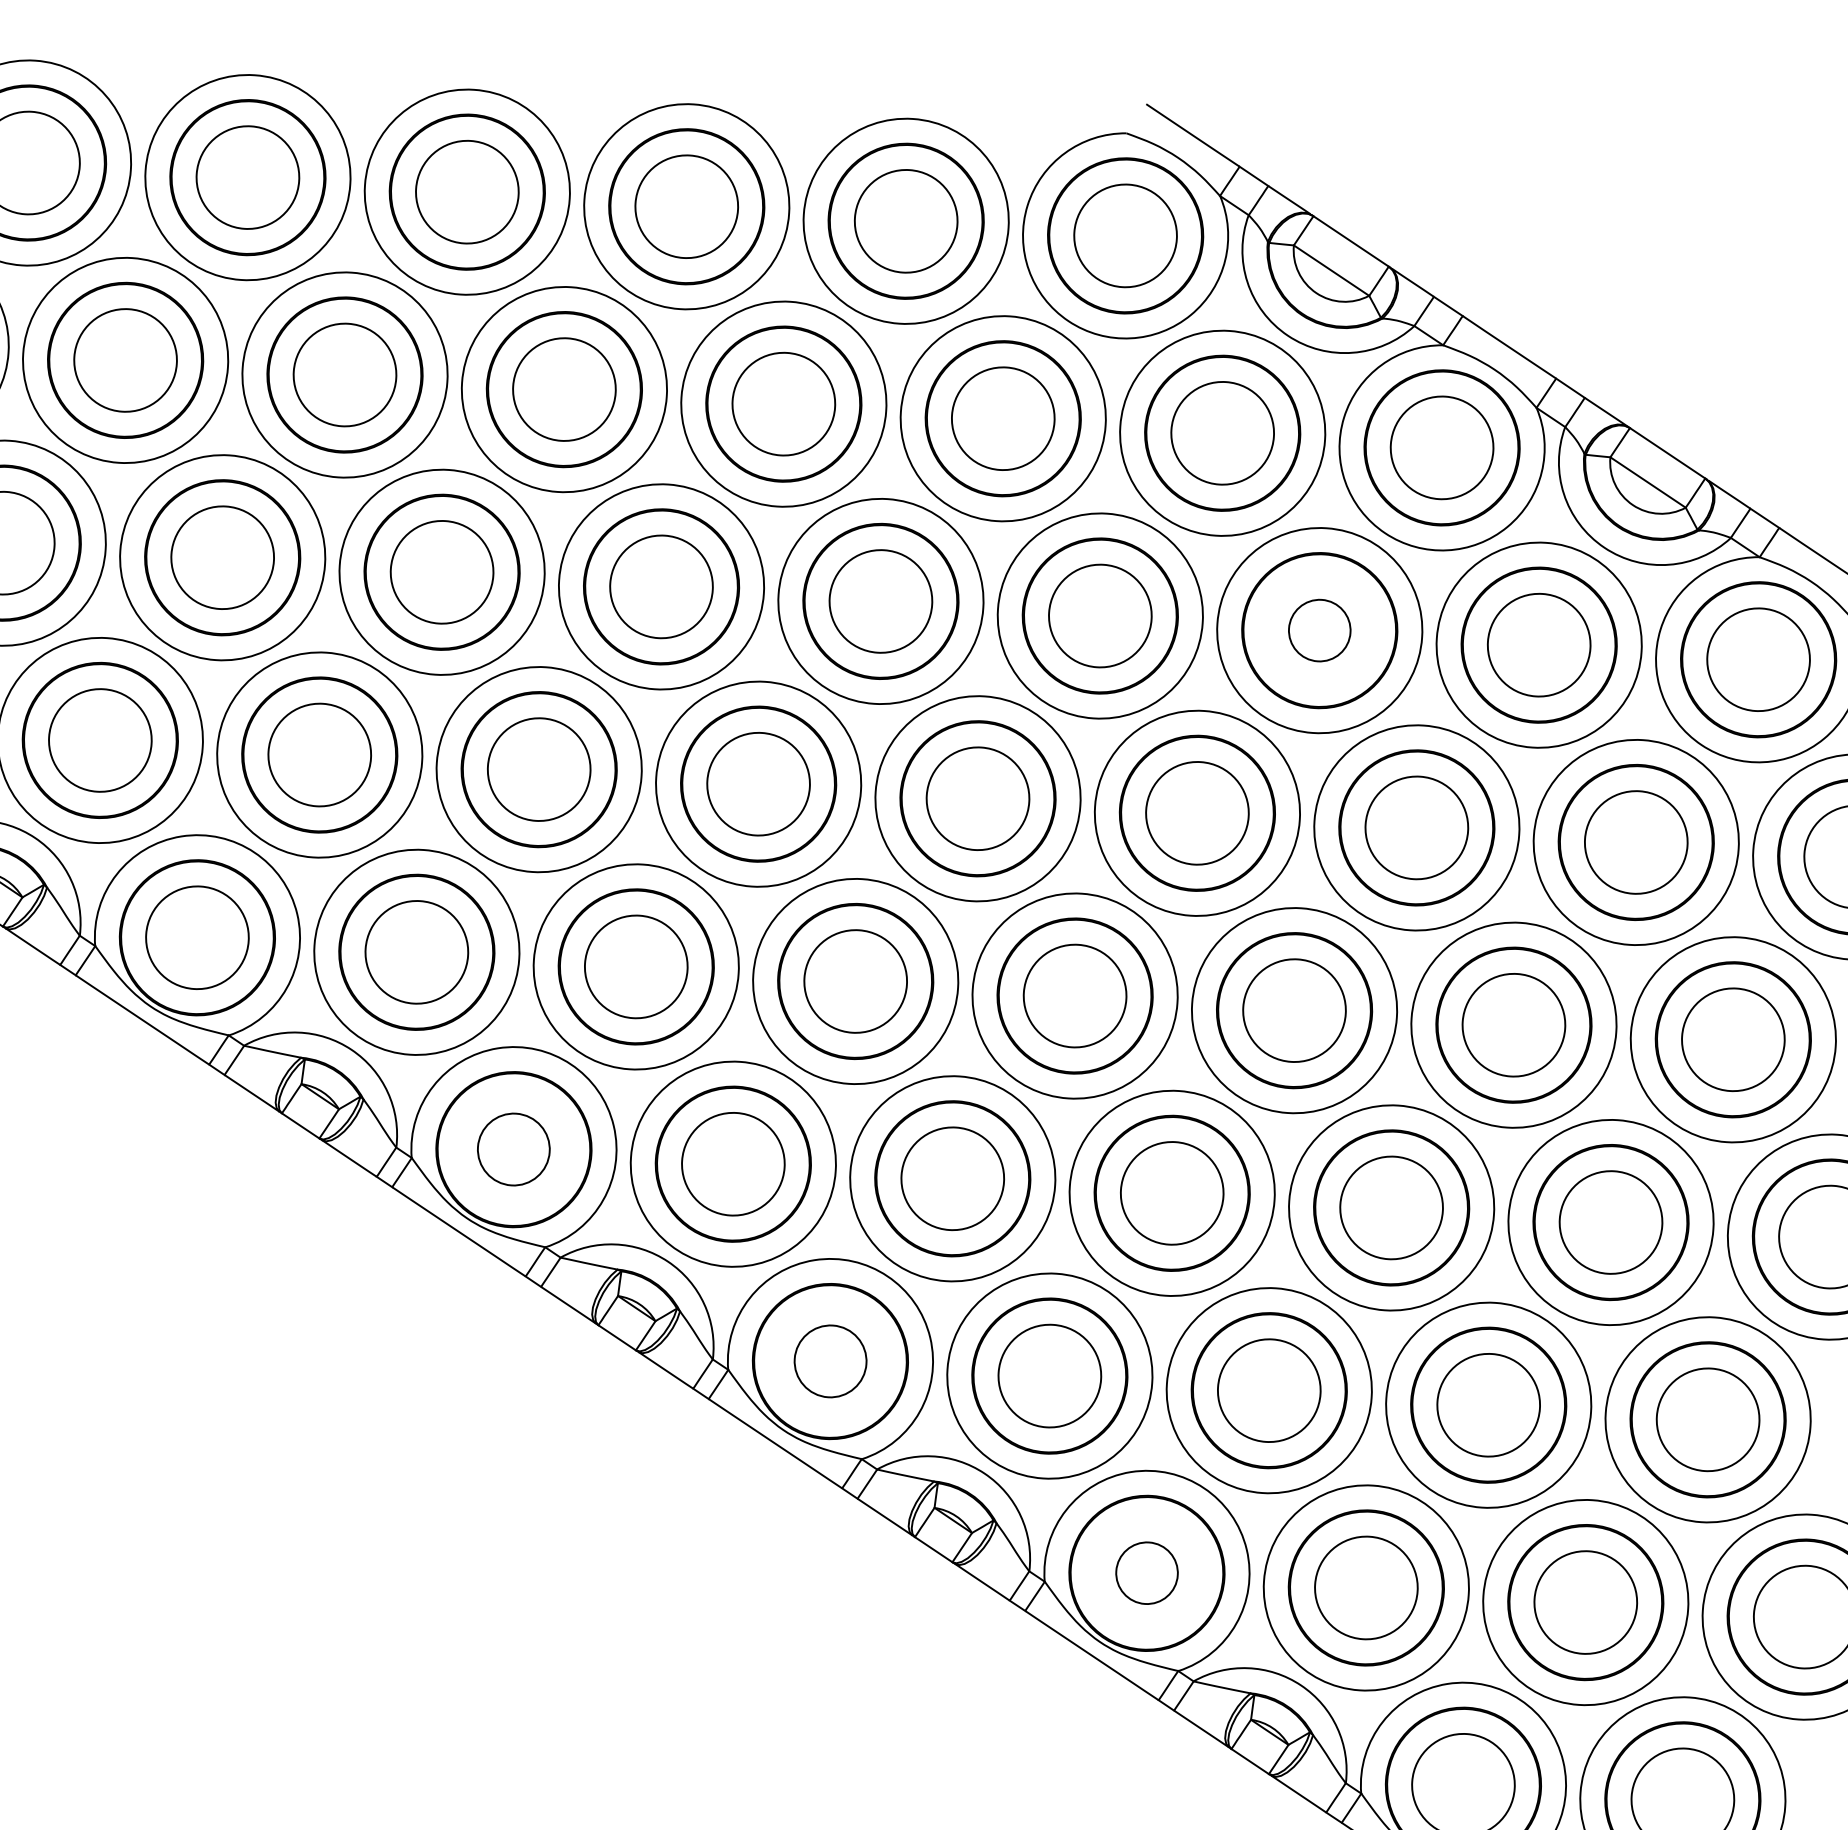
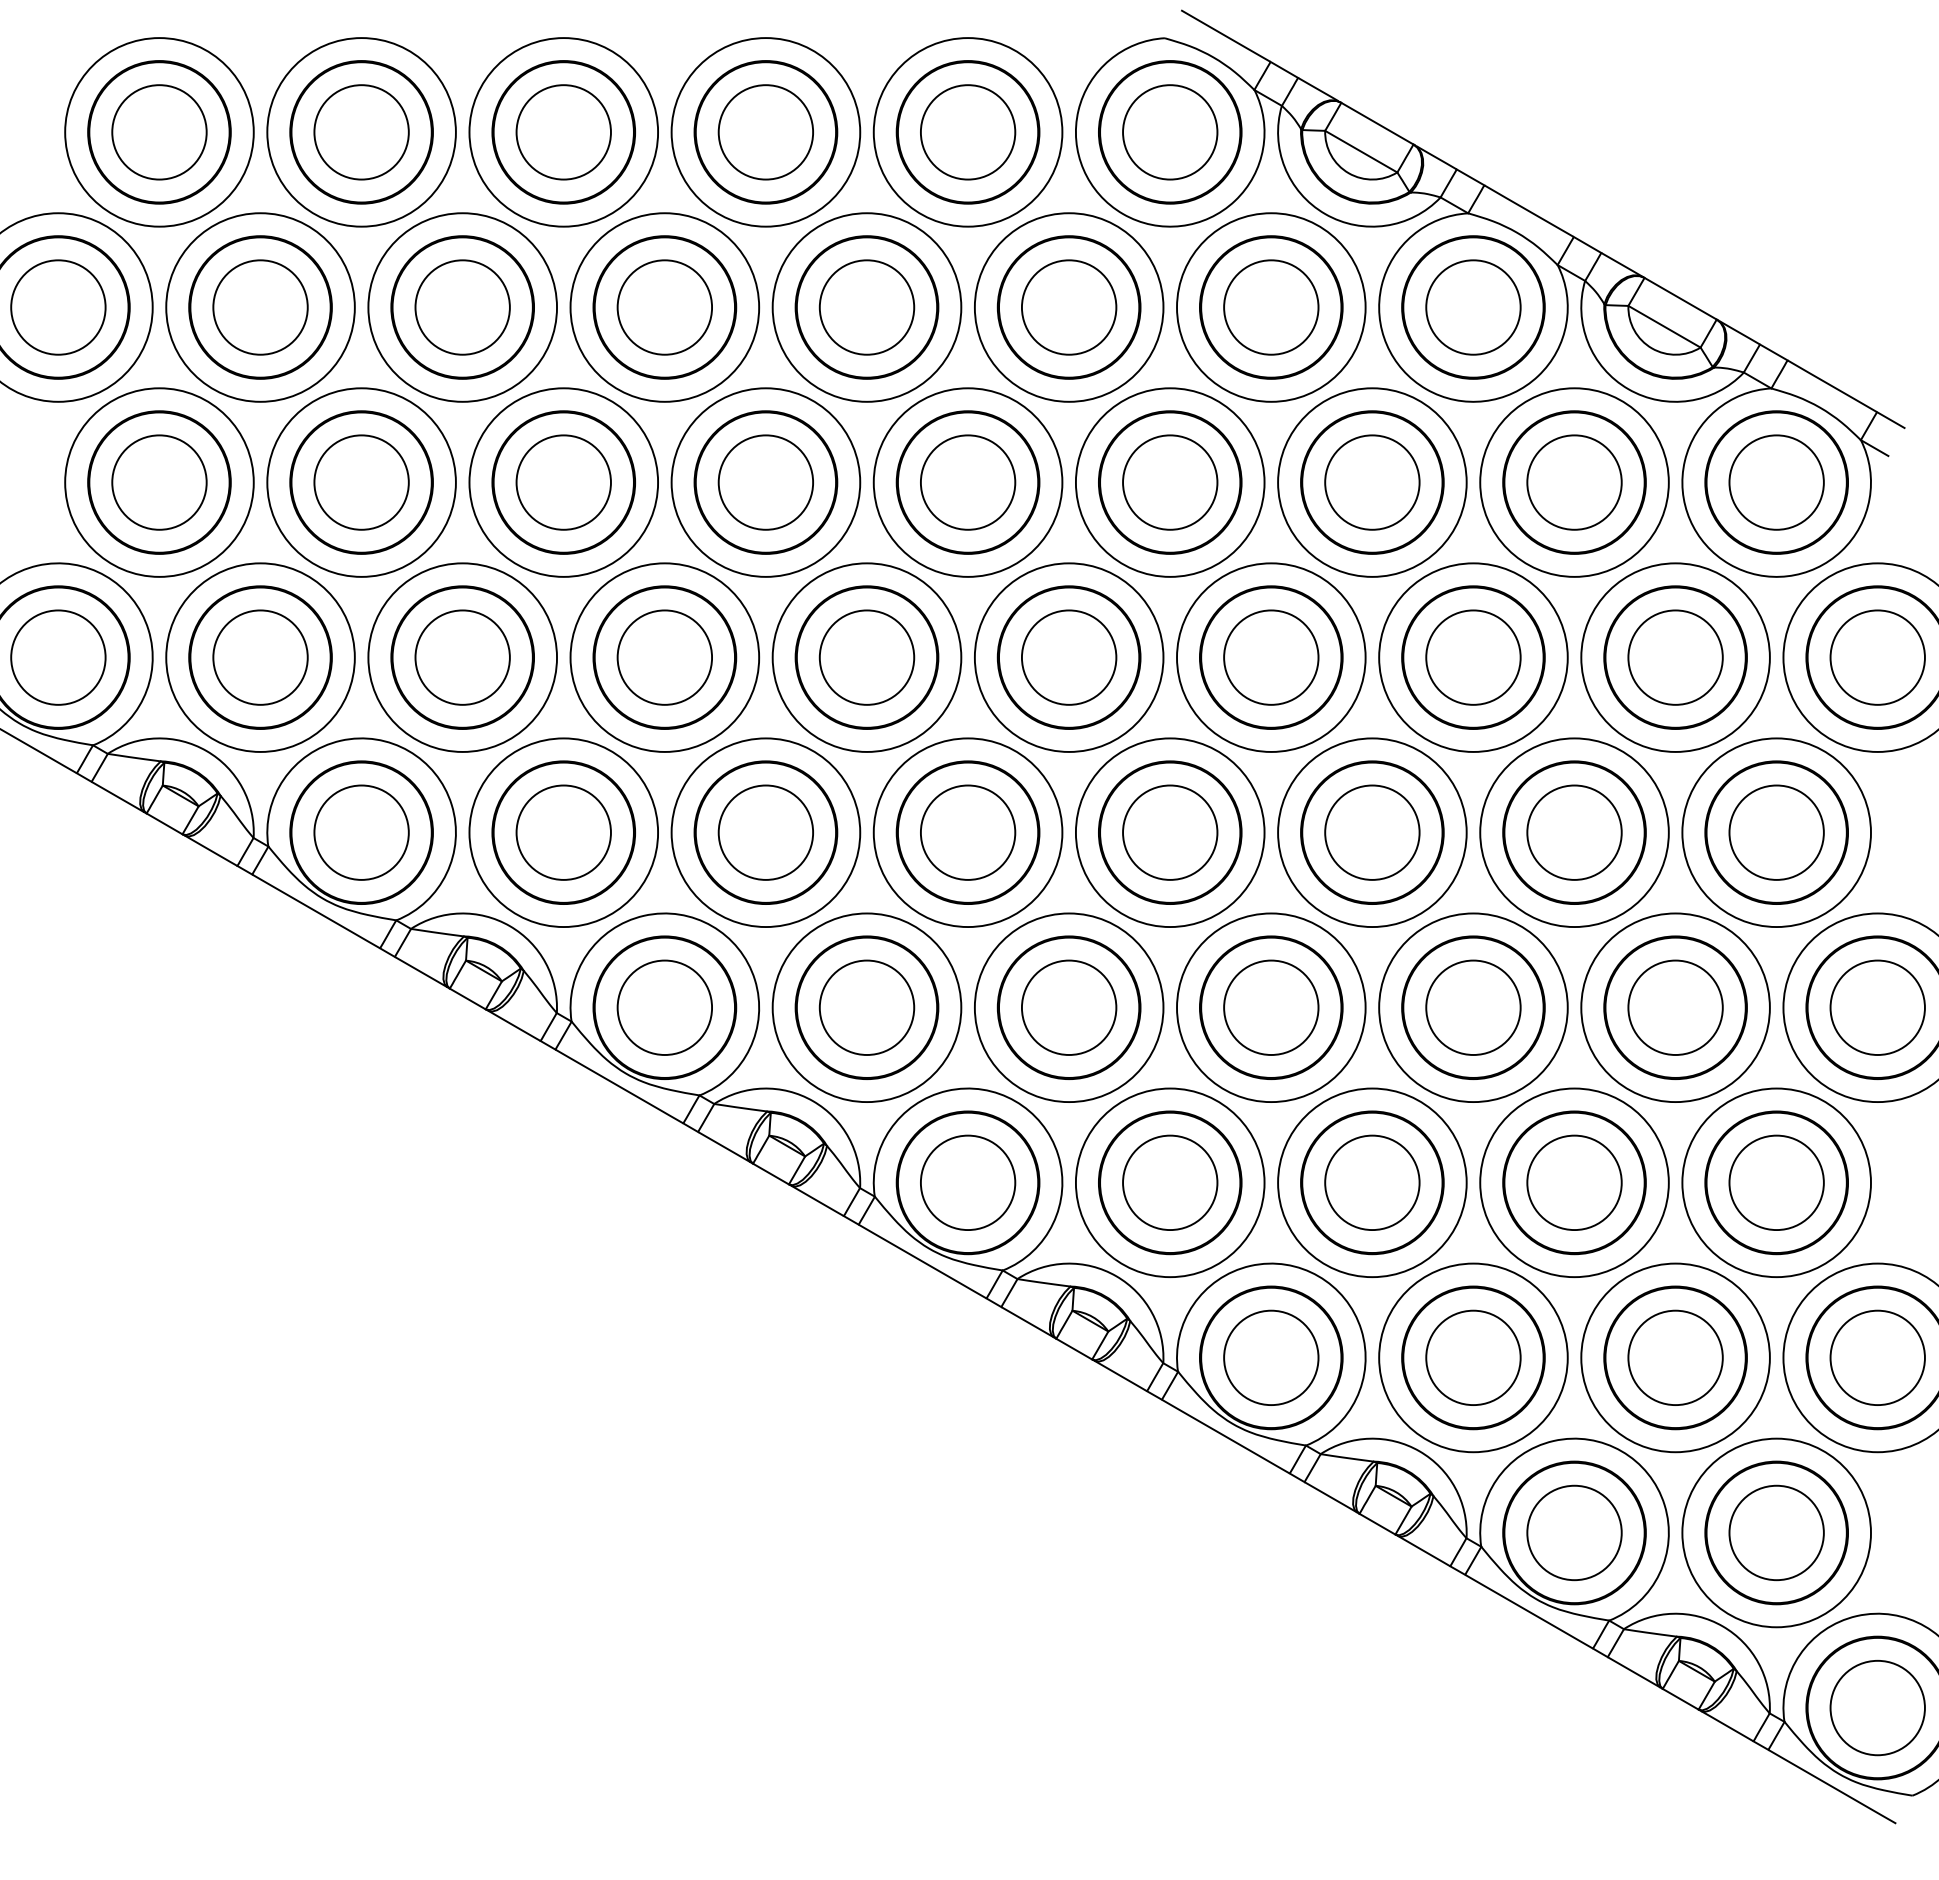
circle: (1319, 630) -> (1372, 482), size x1.67
circle: (513, 1149) -> (664, 1007), size x1.43
circle: (830, 1361) -> (968, 1182), size x1.43
circle: (1147, 1572) -> (1271, 1357), size x1.67

